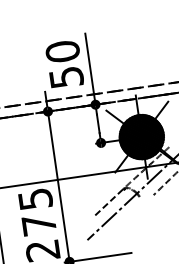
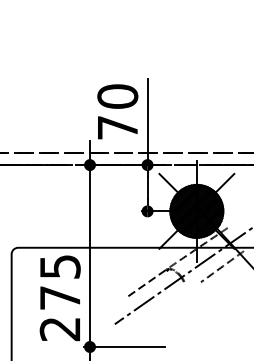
text: (67, 77) -> (118, 127), 50 -> 70

